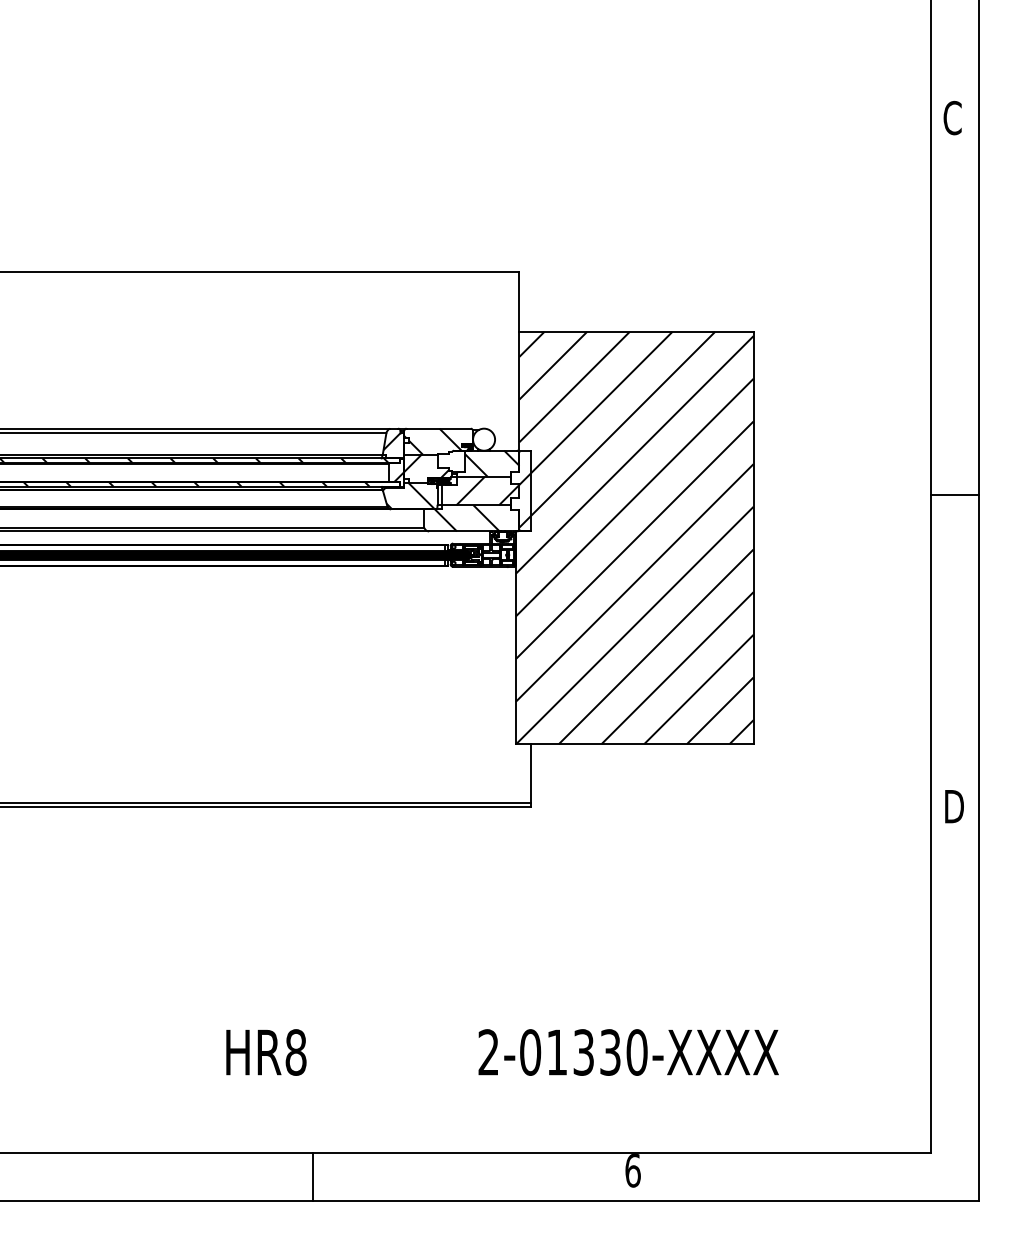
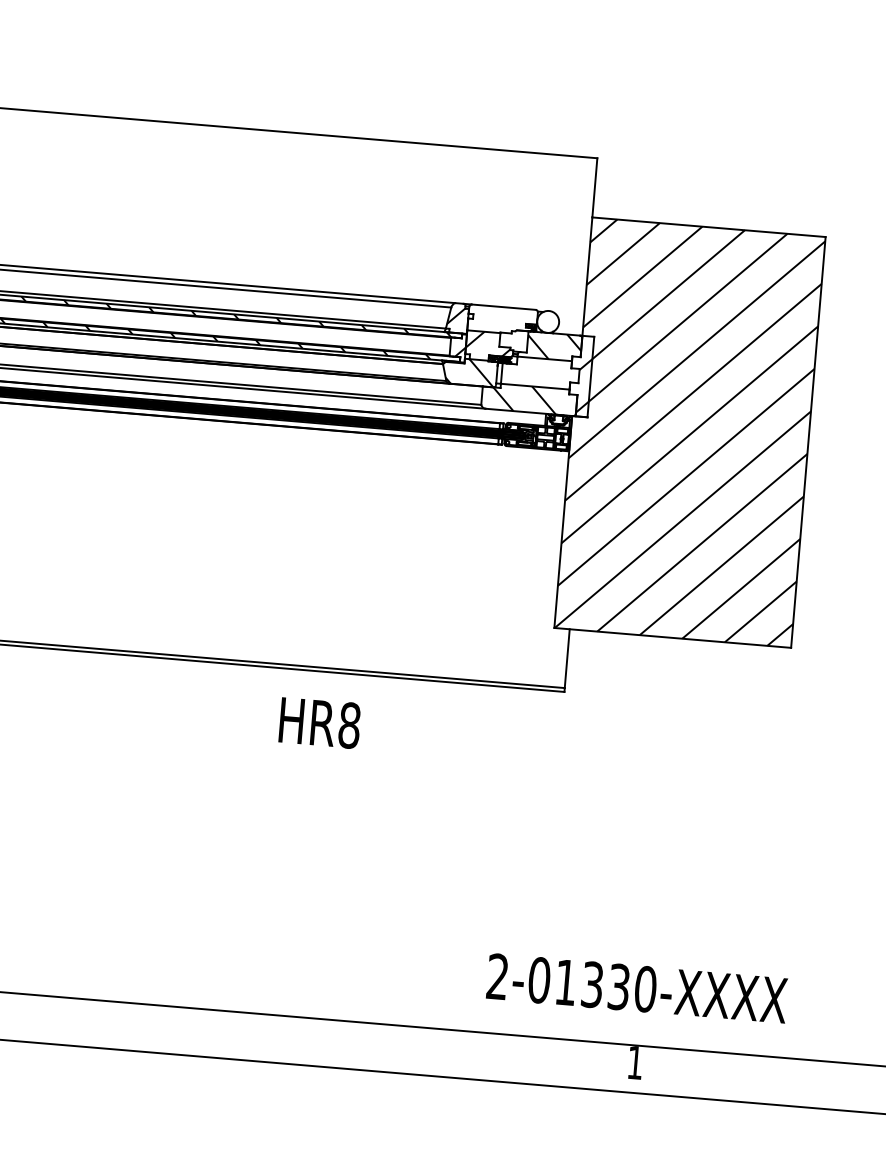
hatch: (432, 441) -> (496, 319), removed
hatch: (487, 490) -> (547, 372), removed
text: (266, 1052) -> (320, 723), moved
text: (628, 1052) -> (637, 988), moved
text: (632, 1170) -> (634, 1062), 6 -> 1
line: (313, 1176) -> (316, 1041), removed

